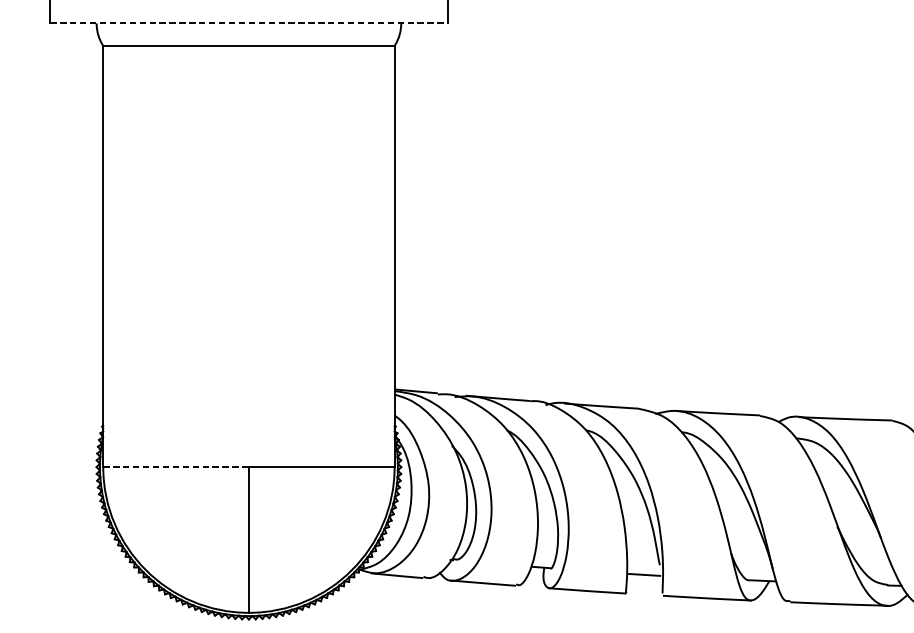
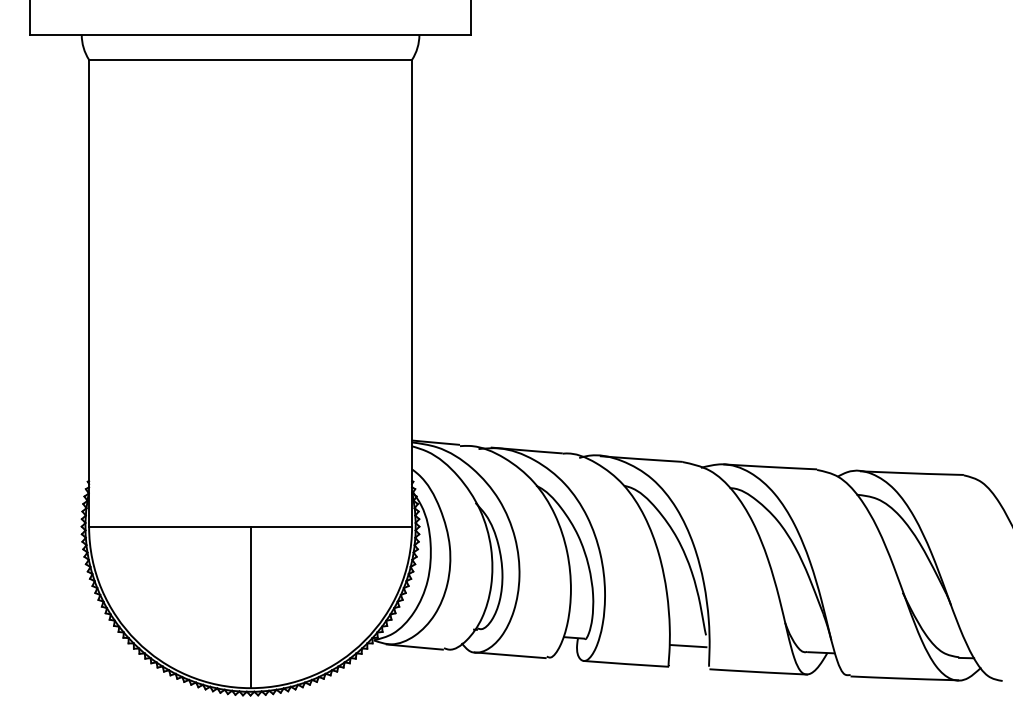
line: (249, 23) -> (251, 34), dashed -> solid
line: (175, 466) -> (169, 526), dashed -> solid

